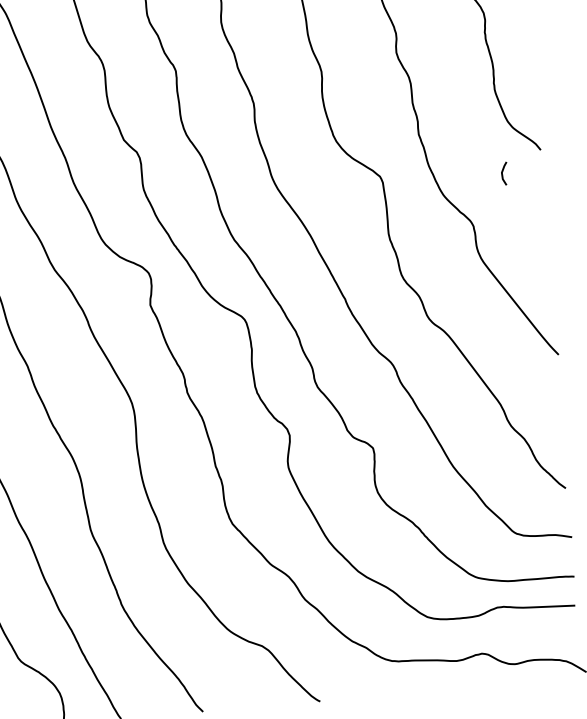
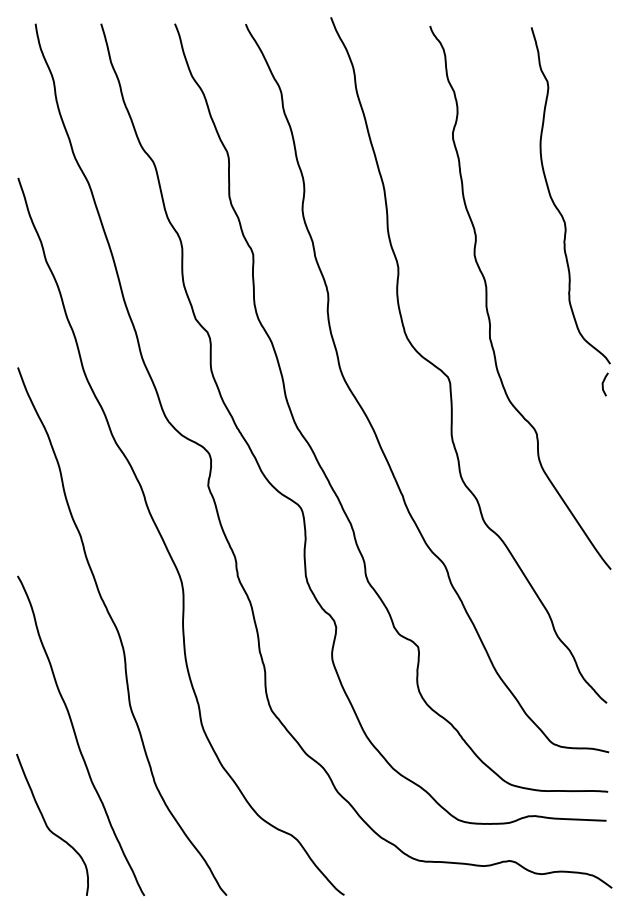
curve: (502, 173) -> (603, 384), moved

